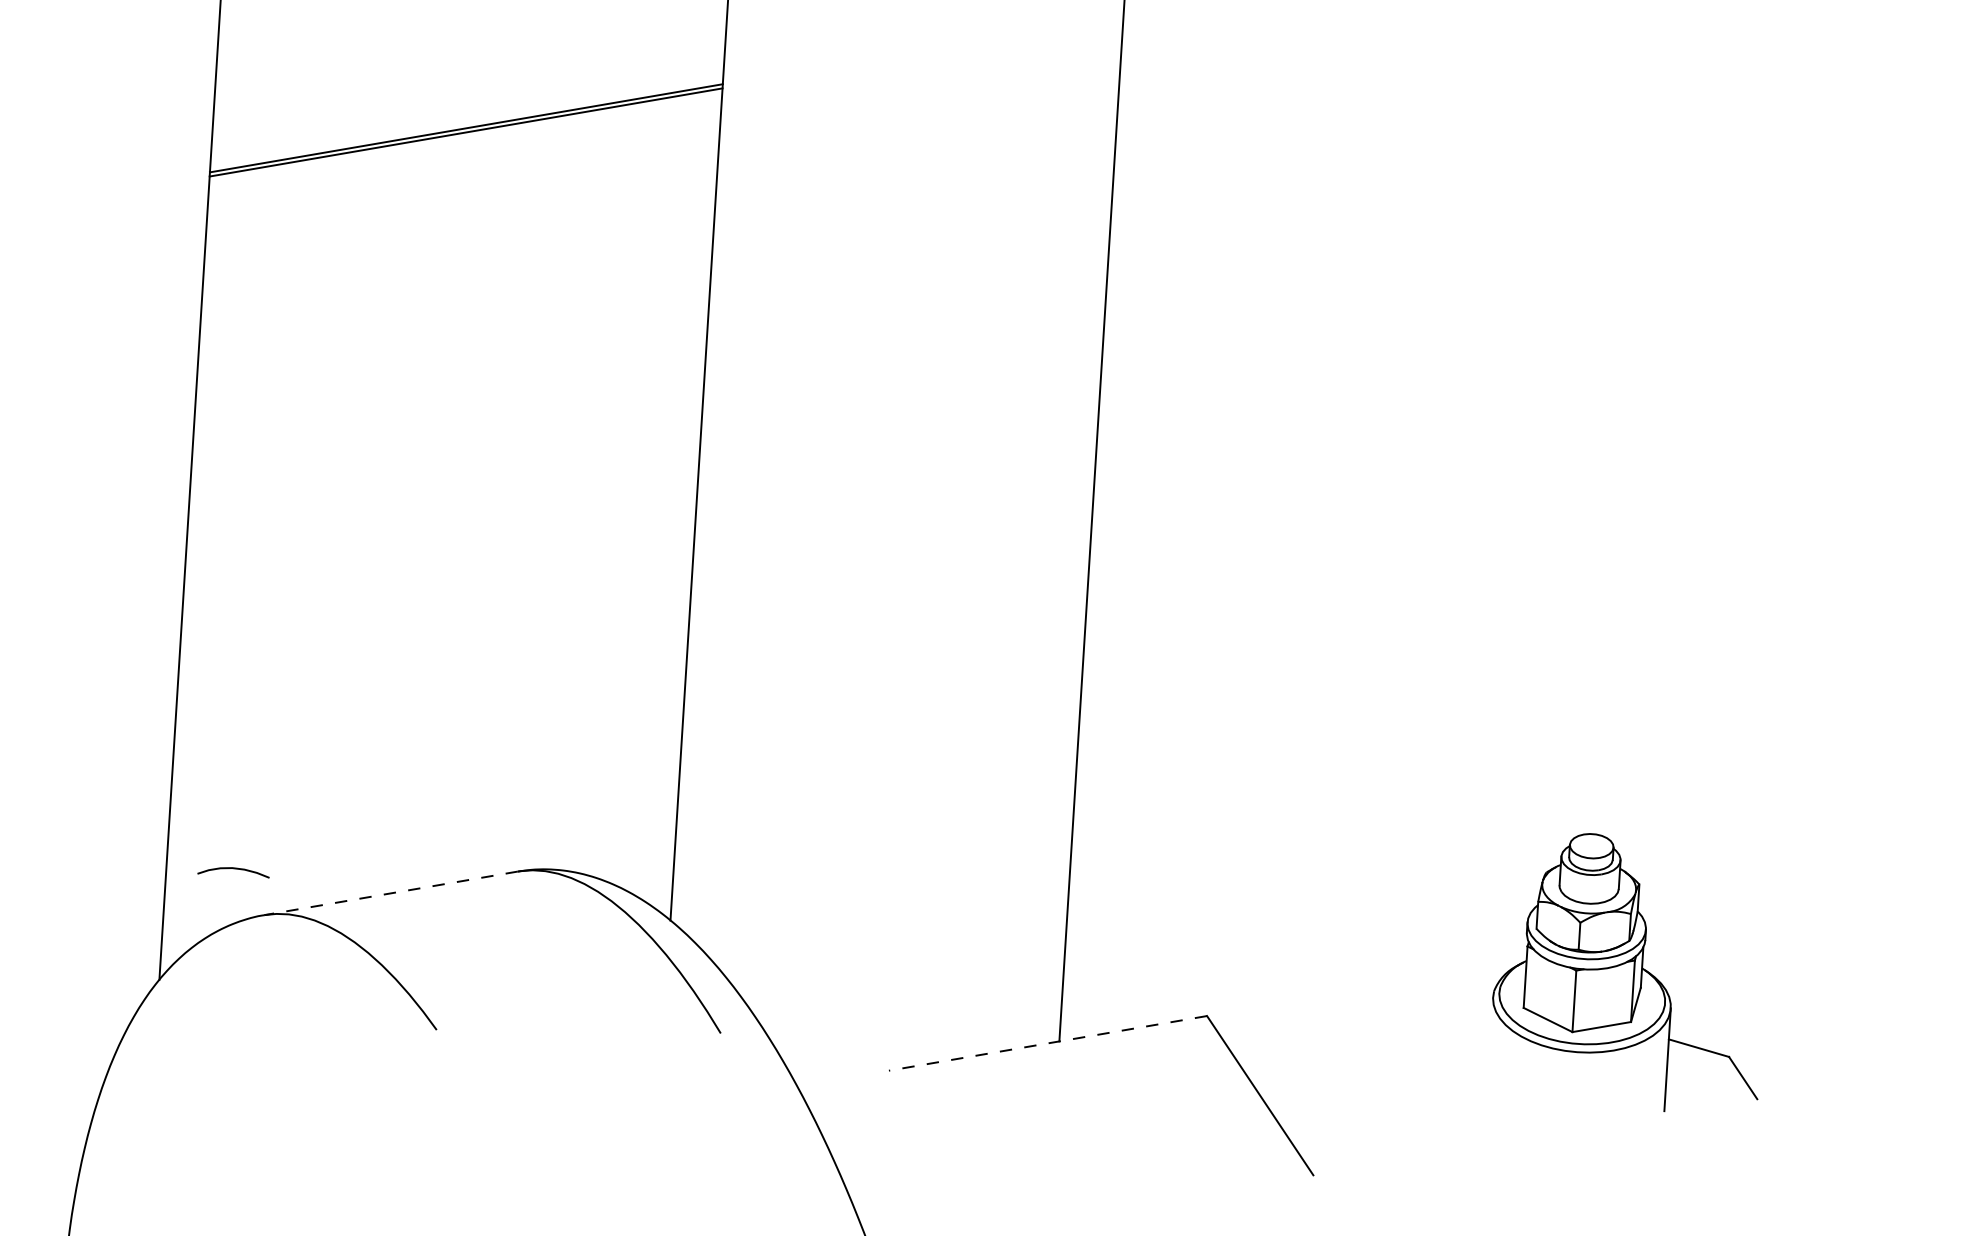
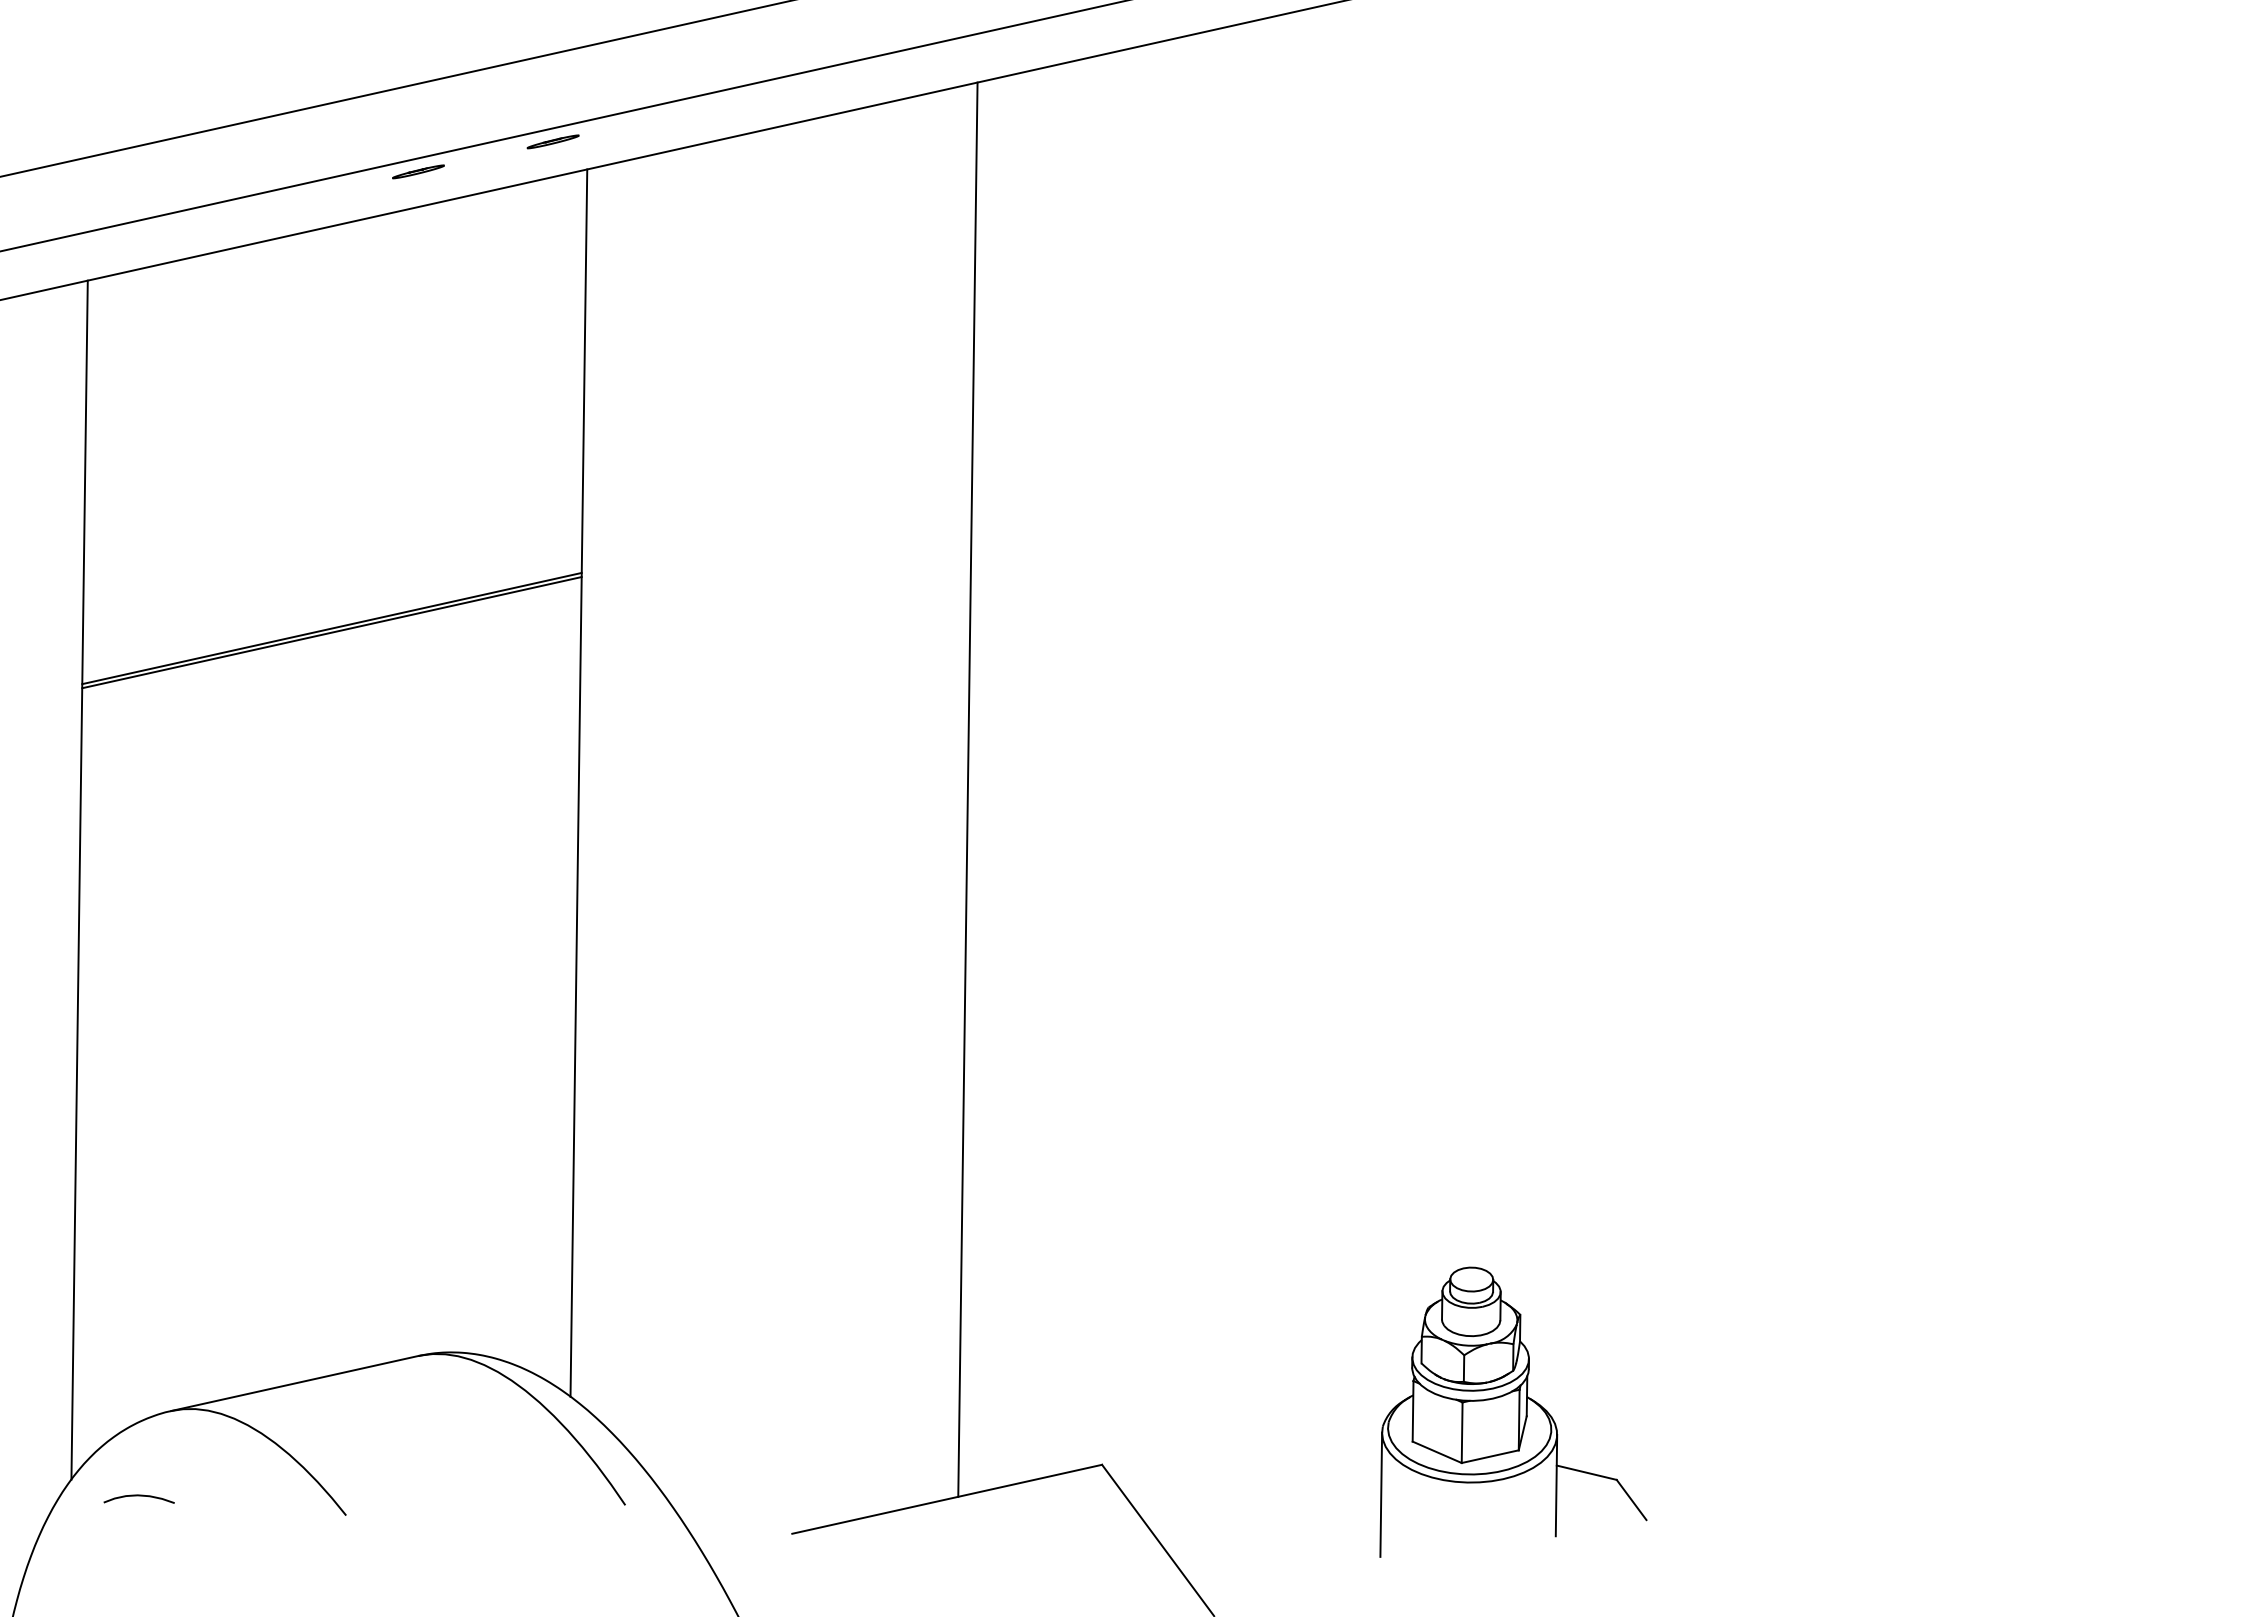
curve: (233, 869) -> (138, 1496), moved
line: (390, 893) -> (294, 1383), dashed -> solid
line: (1048, 1043) -> (947, 1499), dashed -> solid
line: (1489, 1060) -> (1381, 1494), added

